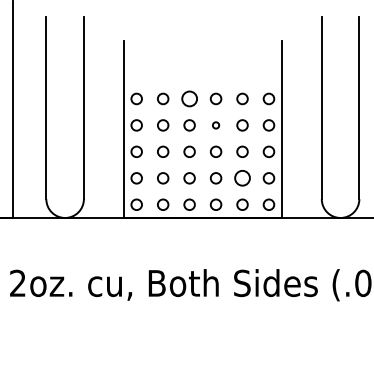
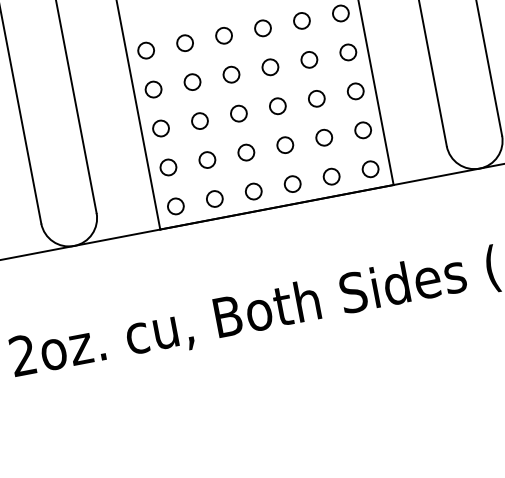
circle: (189, 98) -> (223, 35), size x0.71
circle: (215, 125) -> (269, 67), size x1.67
circle: (242, 178) -> (324, 138), size x0.71

